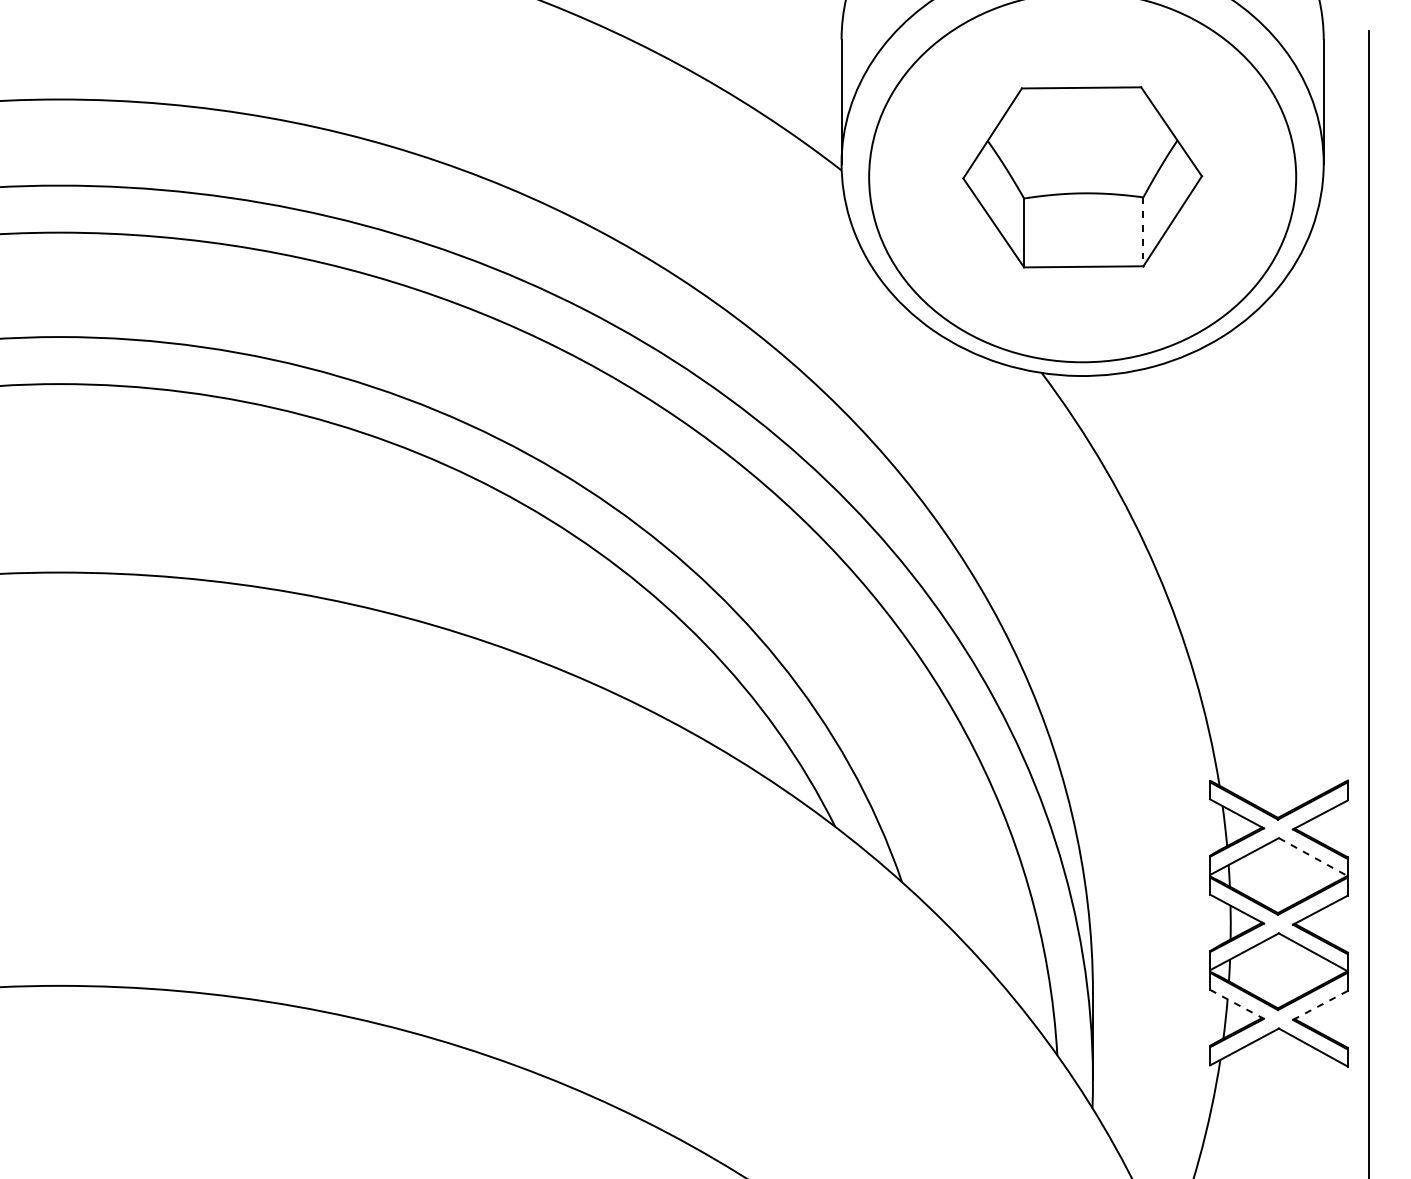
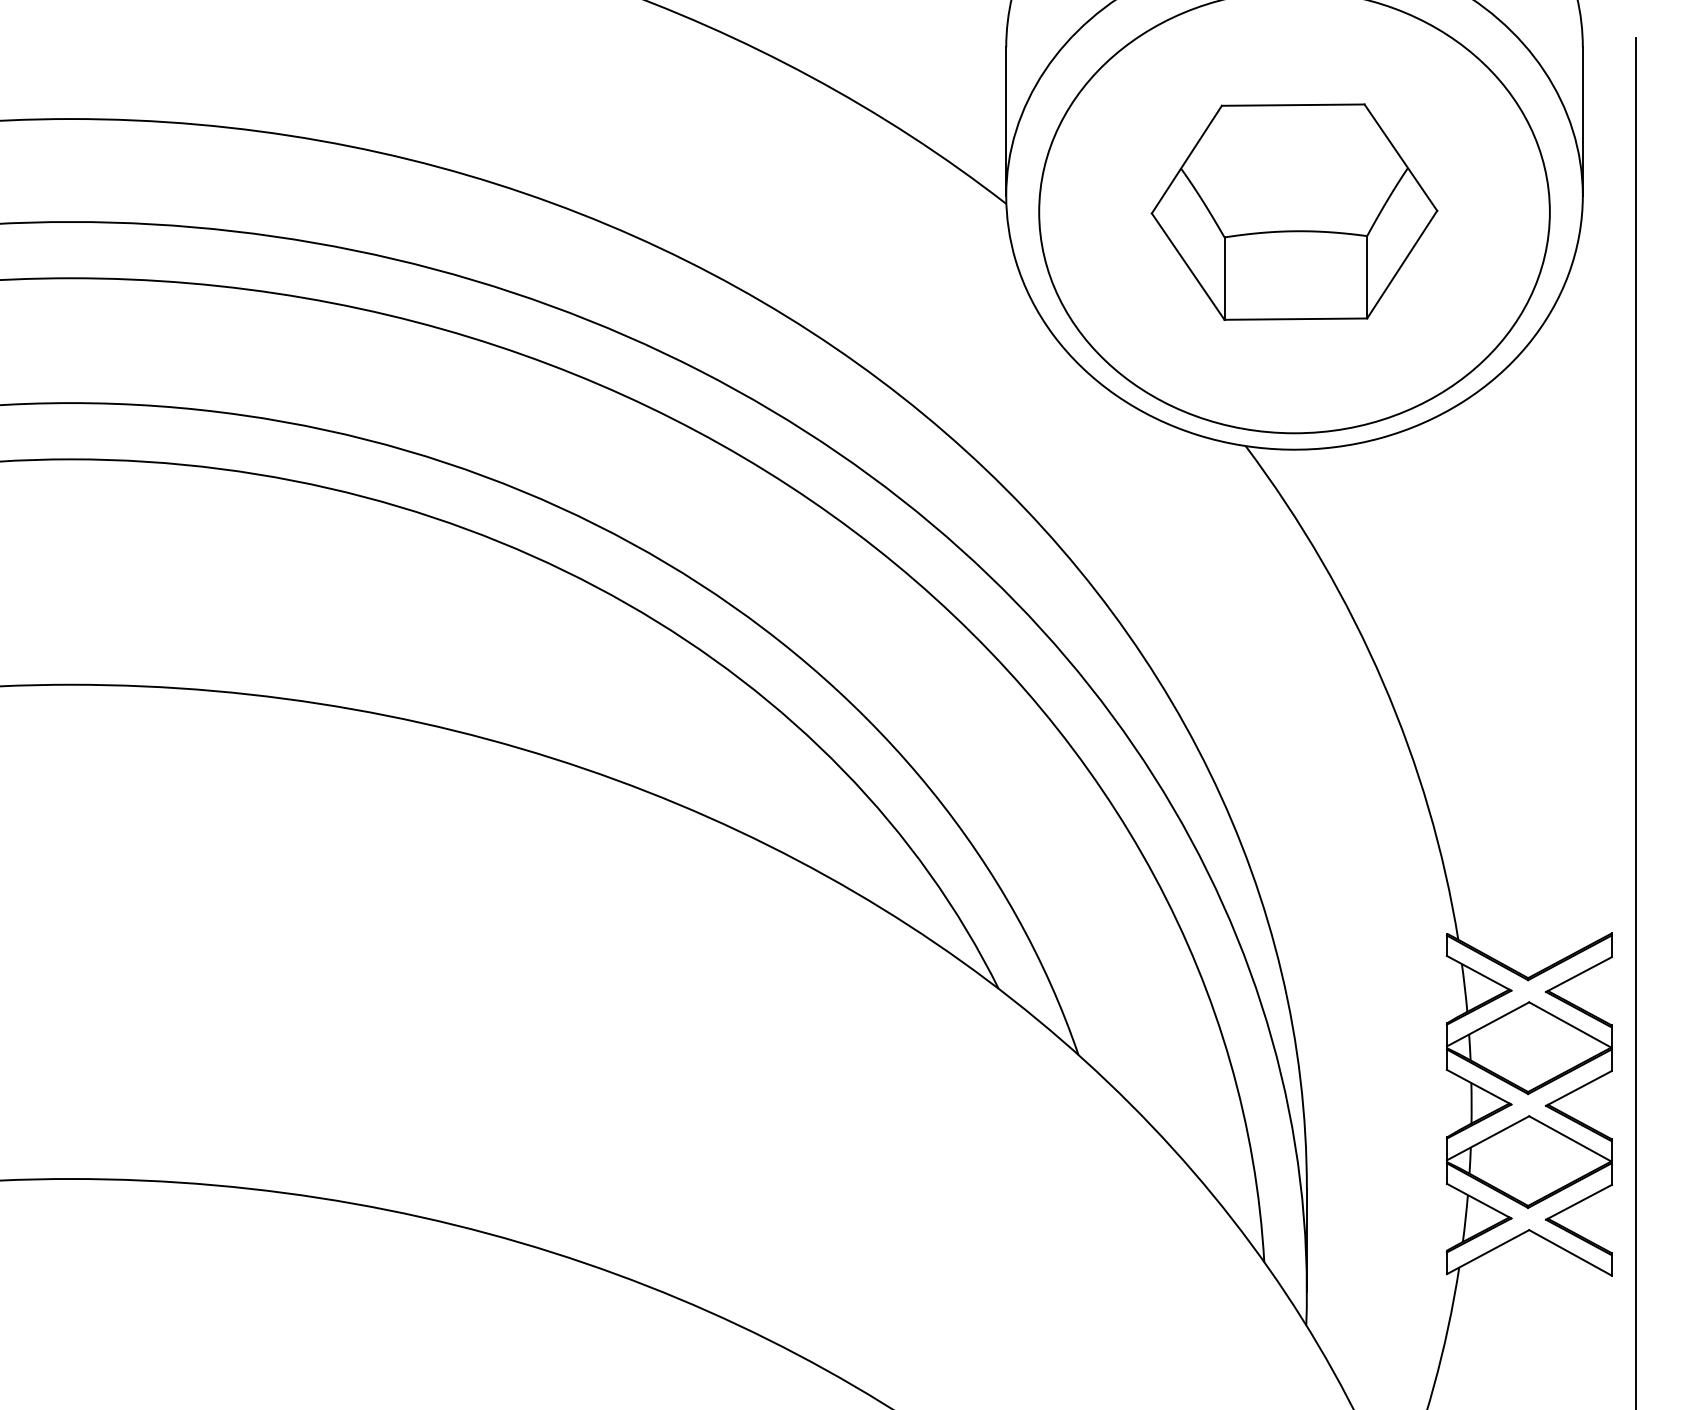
line: (1143, 232) -> (1367, 277), dashed -> solid
line: (1313, 857) -> (1570, 1025), dashed -> solid
line: (1237, 1004) -> (1479, 1201), dashed -> solid
line: (1320, 1005) -> (1579, 1202), dashed -> solid

